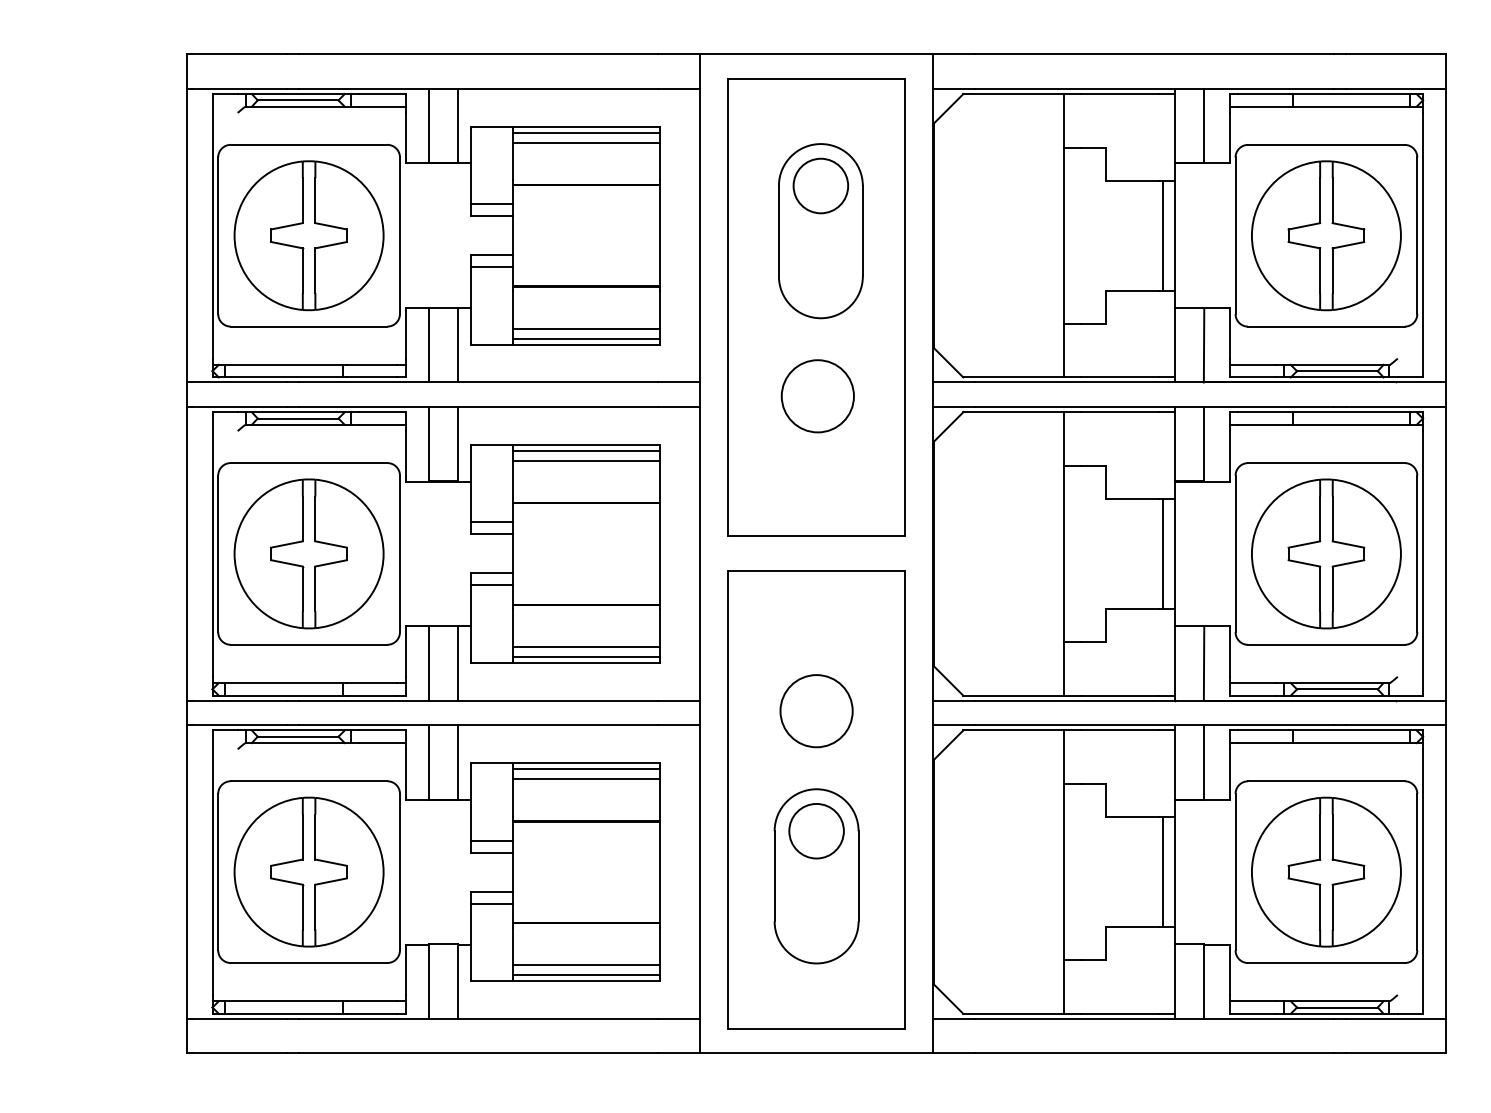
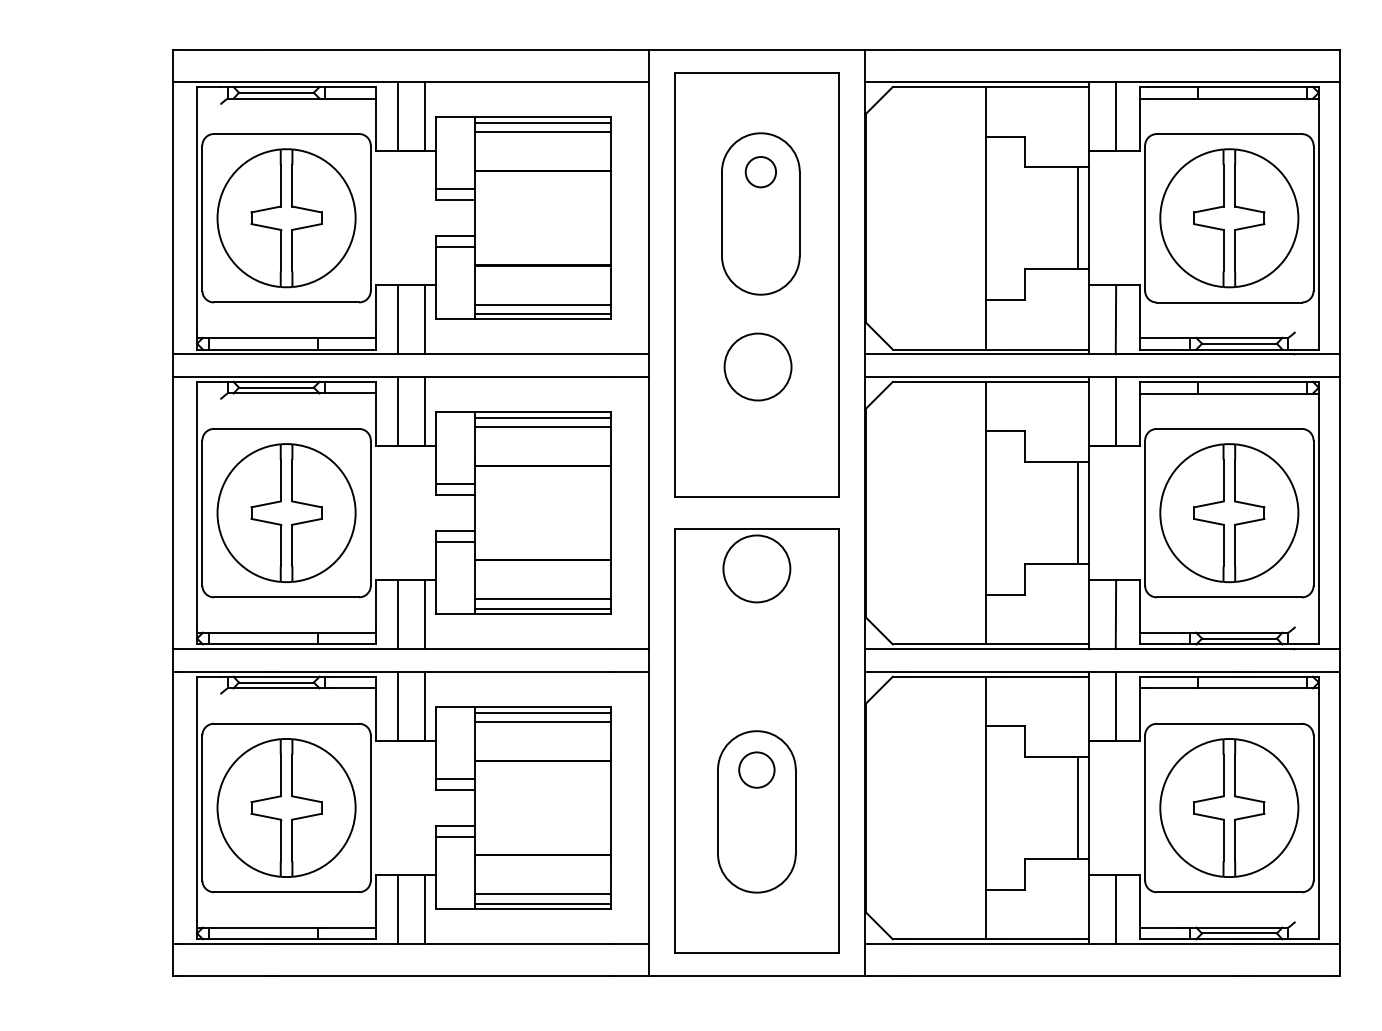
circle: (820, 185) -> (760, 171), size x0.6
circle: (816, 711) -> (756, 569), moved
circle: (816, 830) -> (756, 769), size x0.7

